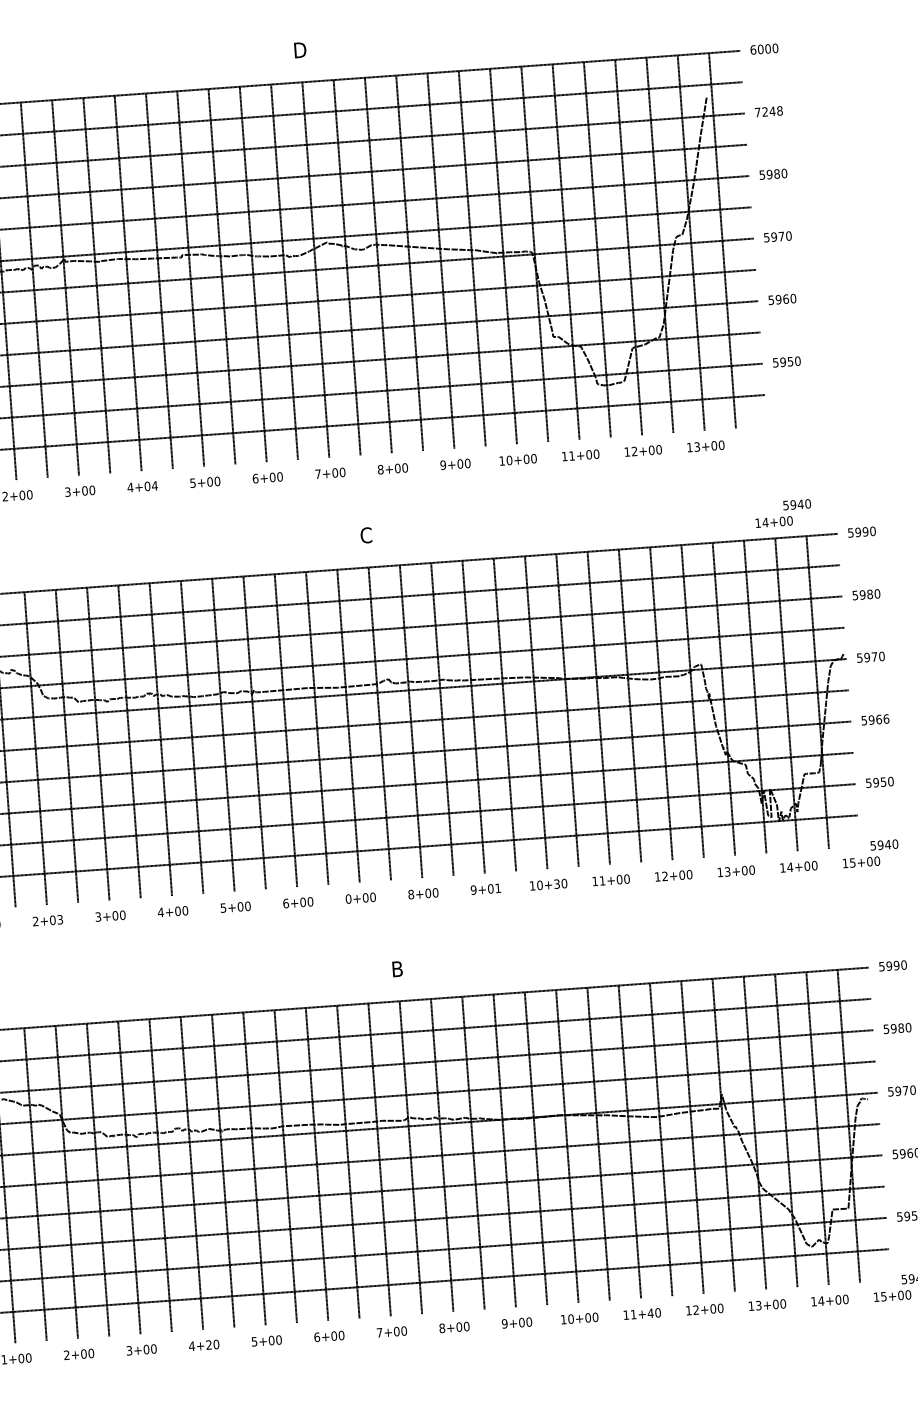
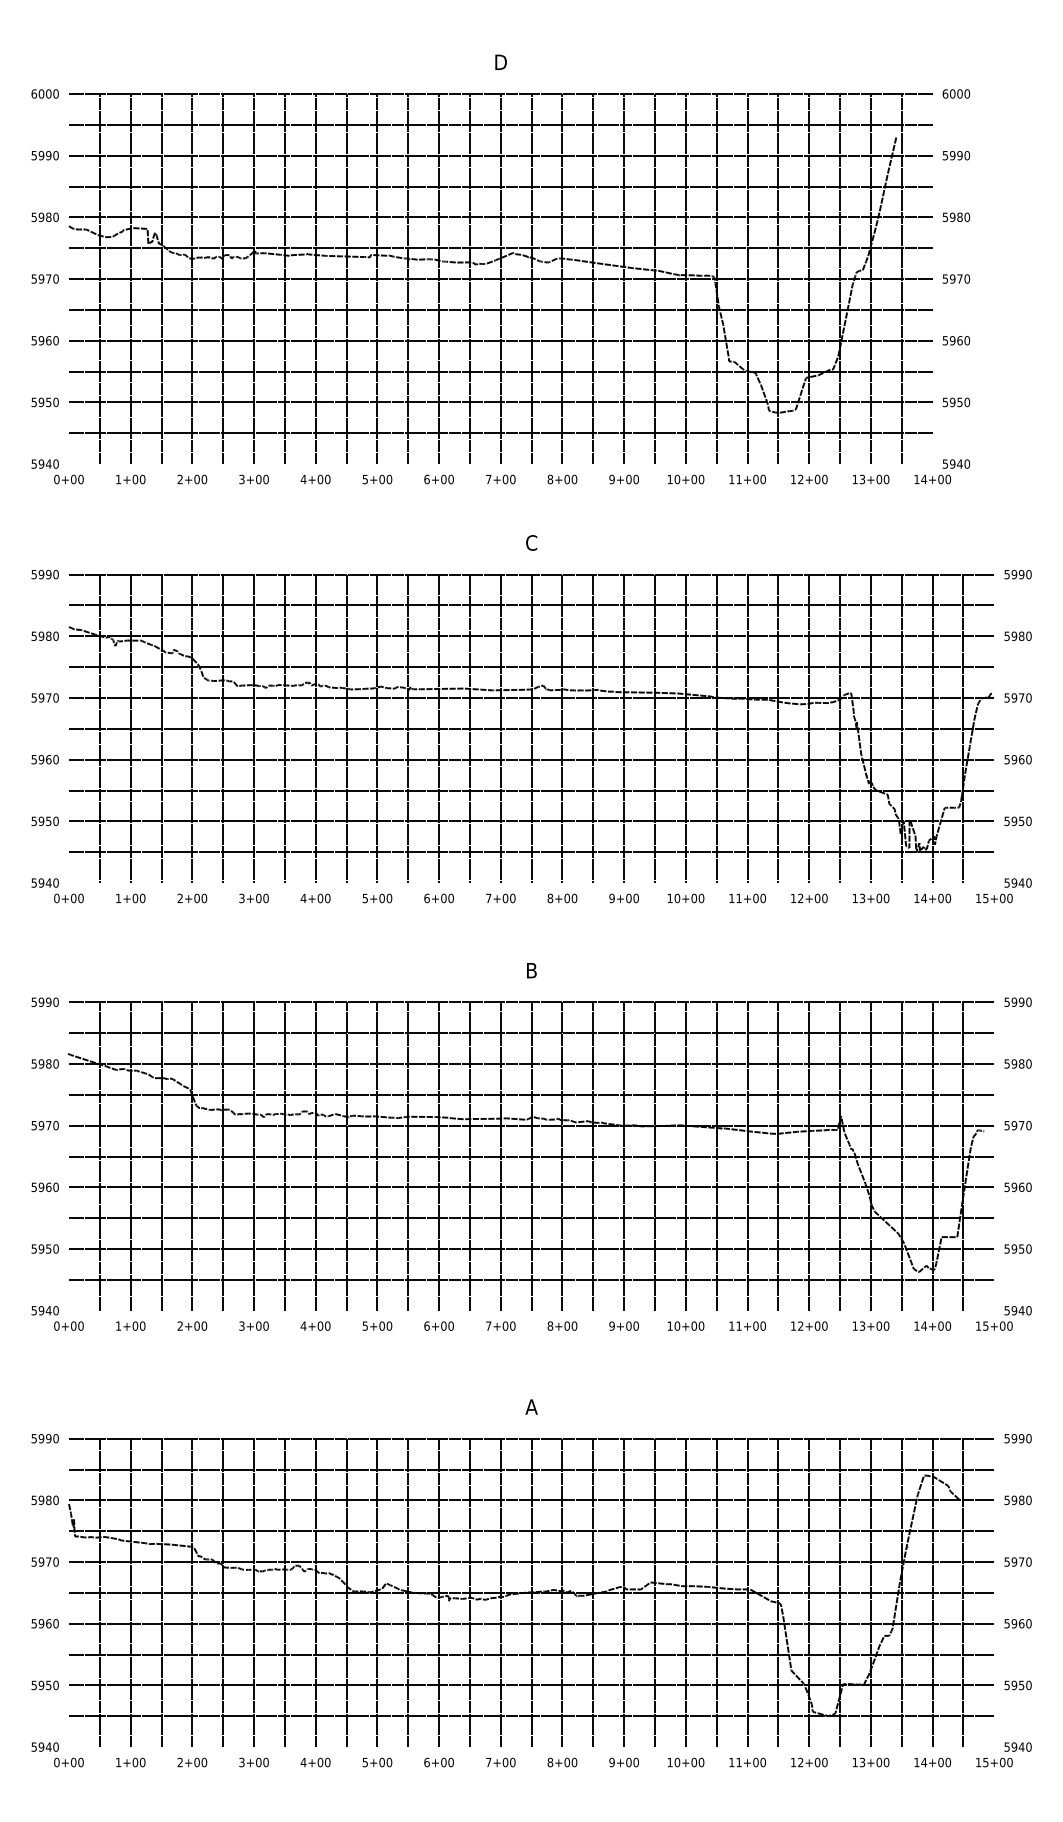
text: (769, 111) -> (956, 155), 7248 -> 5990
text: (154, 485) -> (327, 479), 4+04 -> 4+00
text: (783, 513) -> (942, 471), moved
text: (885, 718) -> (1028, 759), 5966 -> 5960
text: (557, 884) -> (694, 898), 10+30 -> 10+00
text: (497, 888) -> (635, 898), 9+01 -> 9+00
text: (348, 899) -> (488, 898), 0+00 -> 7+00
text: (60, 919) -> (204, 898), 2+03 -> 2+00
text: (650, 1312) -> (755, 1325), 11+40 -> 11+00
text: (209, 1344) -> (320, 1325), 4+20 -> 4+00

